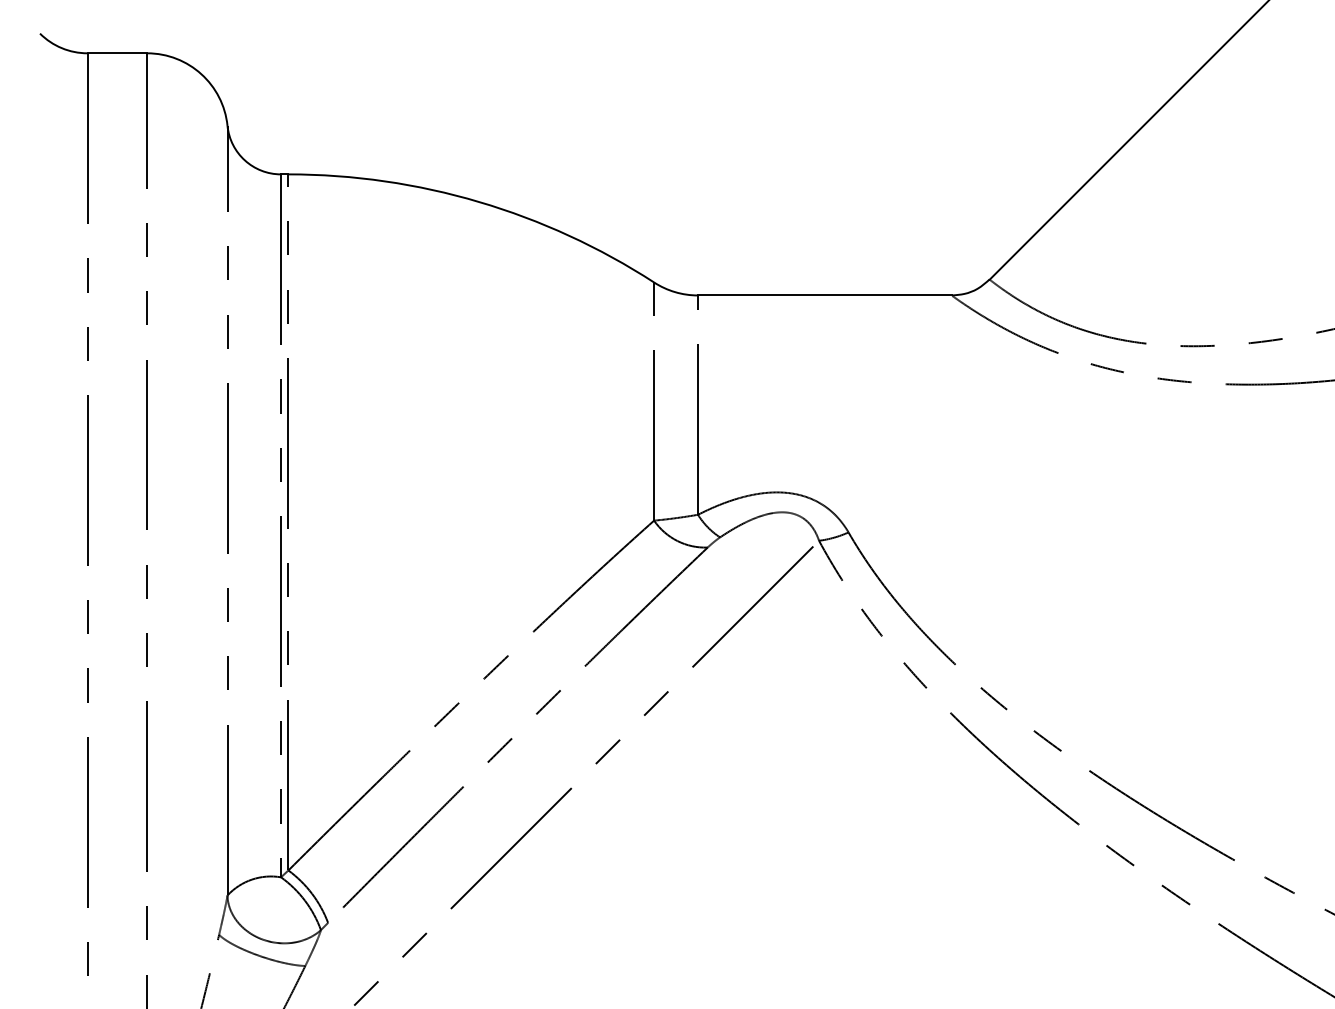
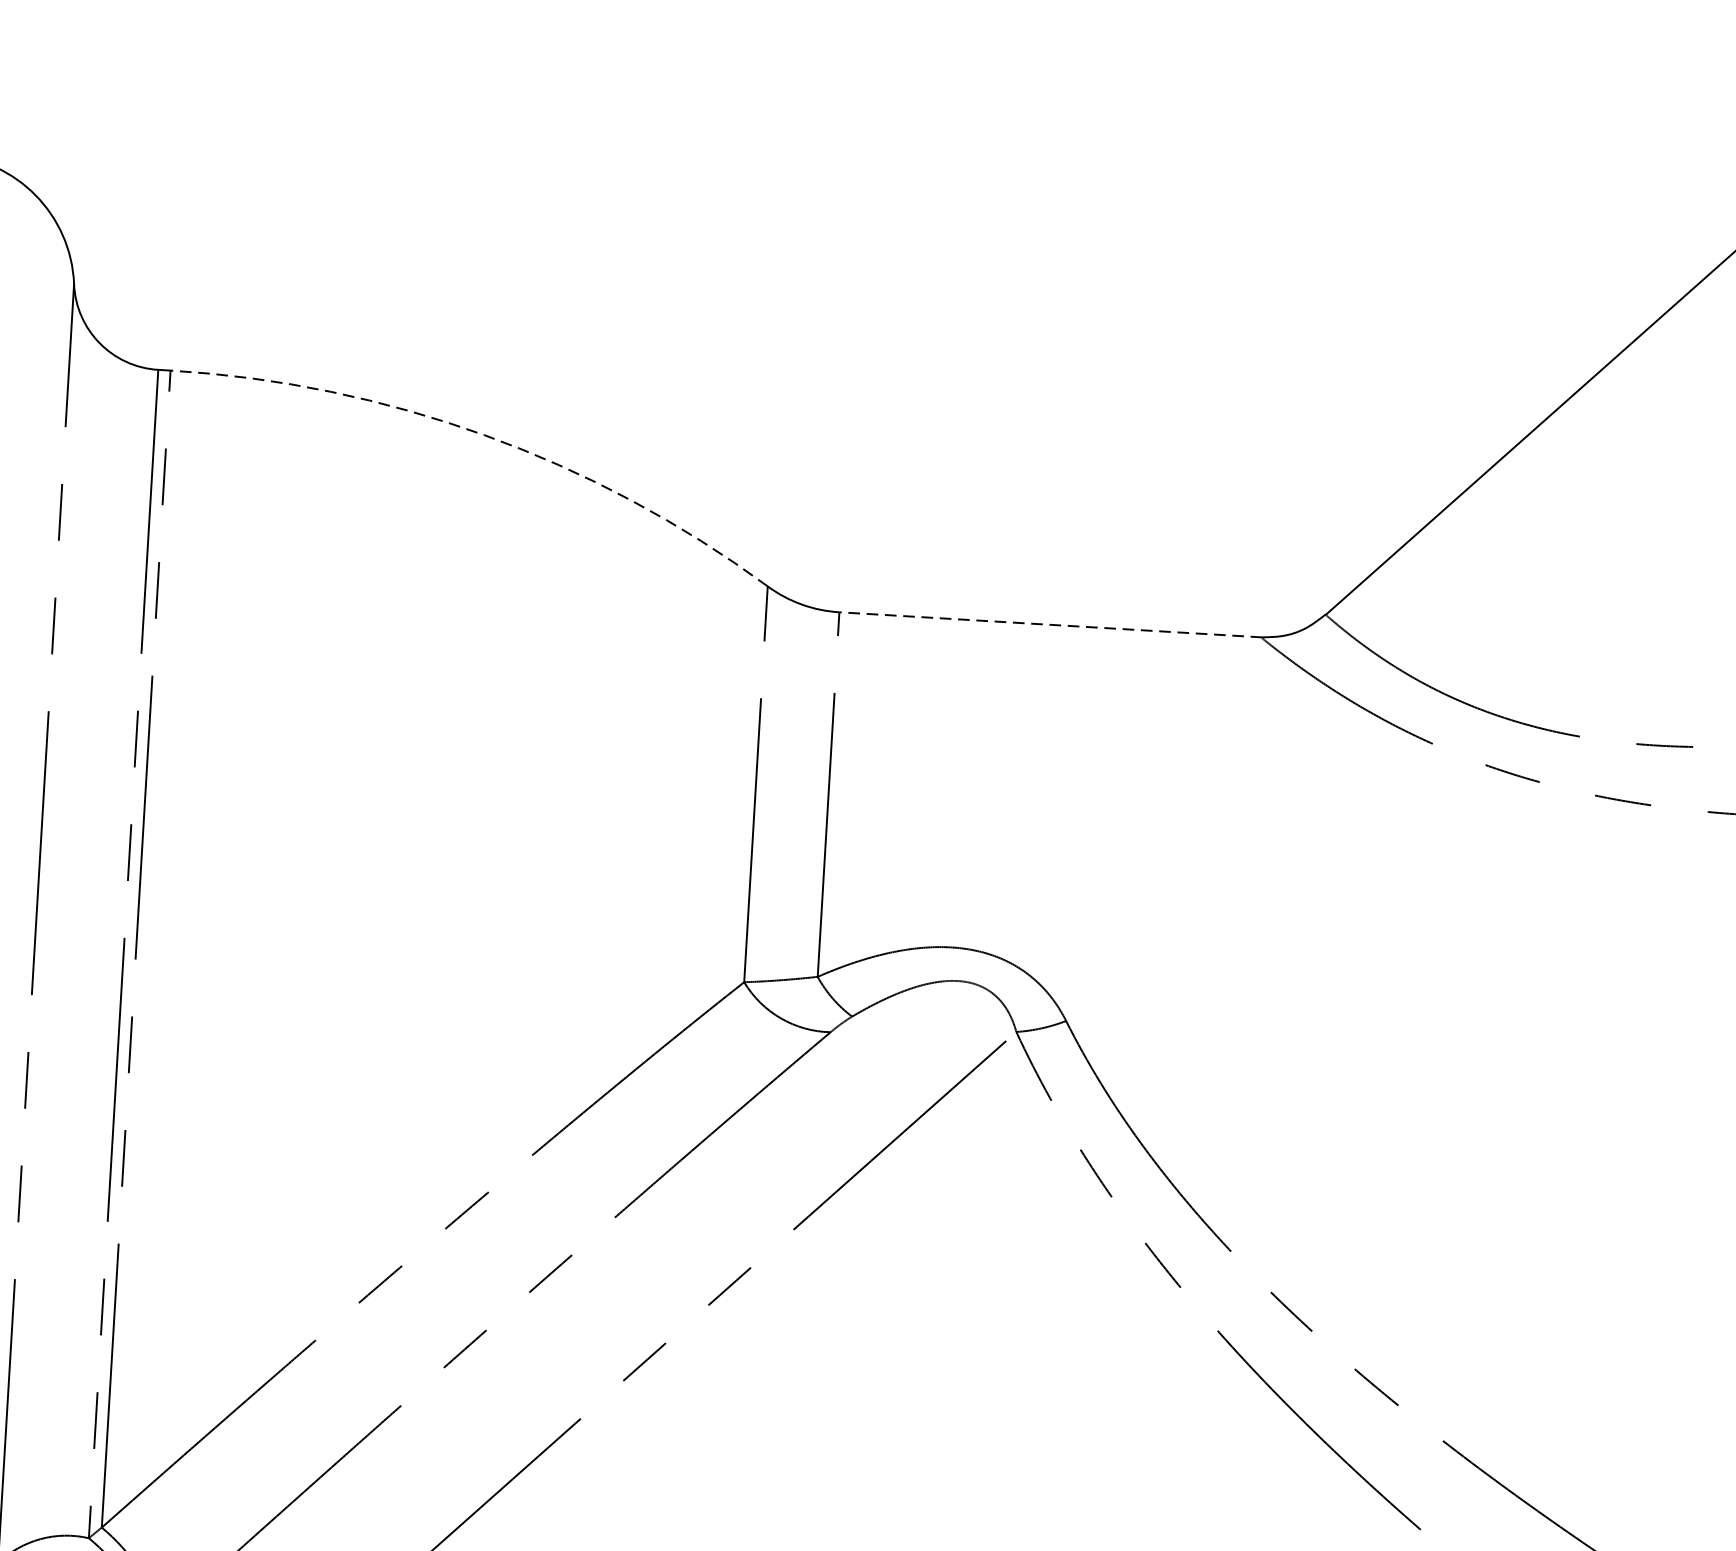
arc: (479, 201) -> (485, 434), solid -> dashed
line: (824, 295) -> (1049, 624), solid -> dashed

